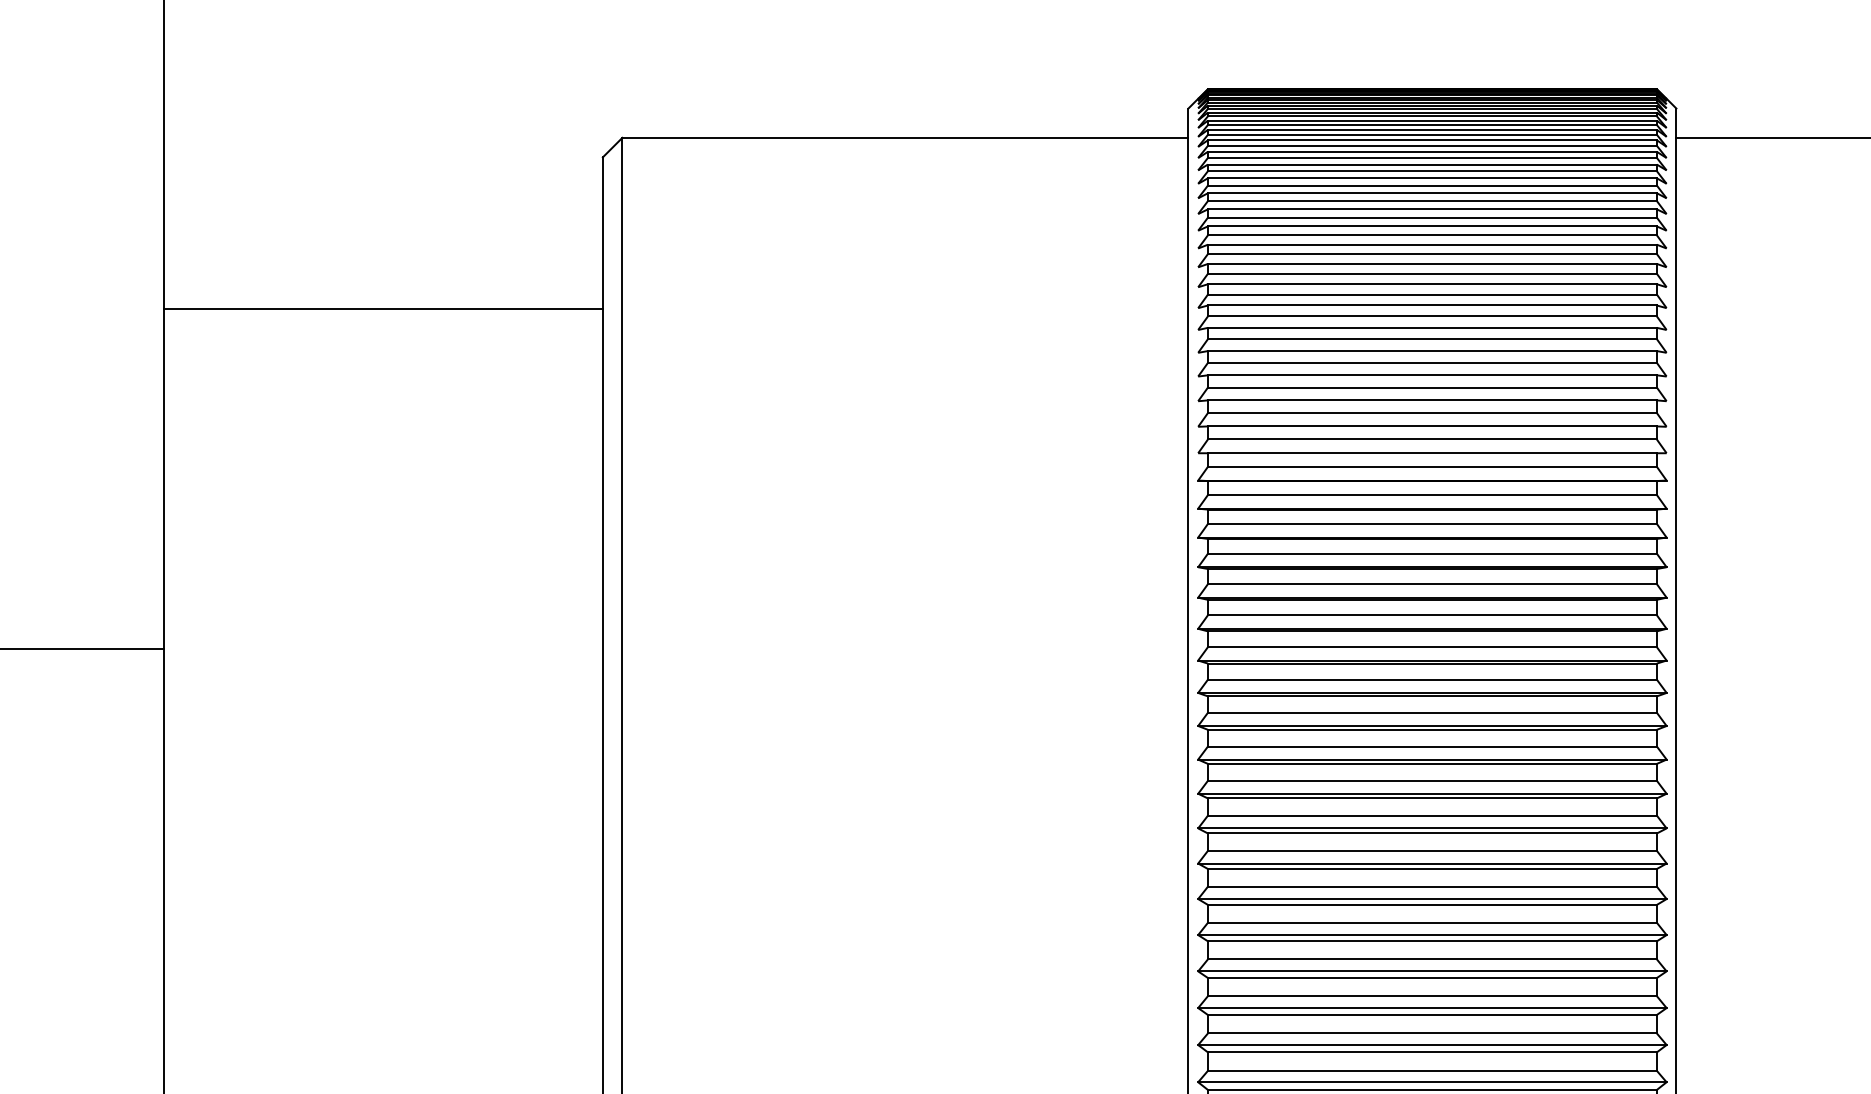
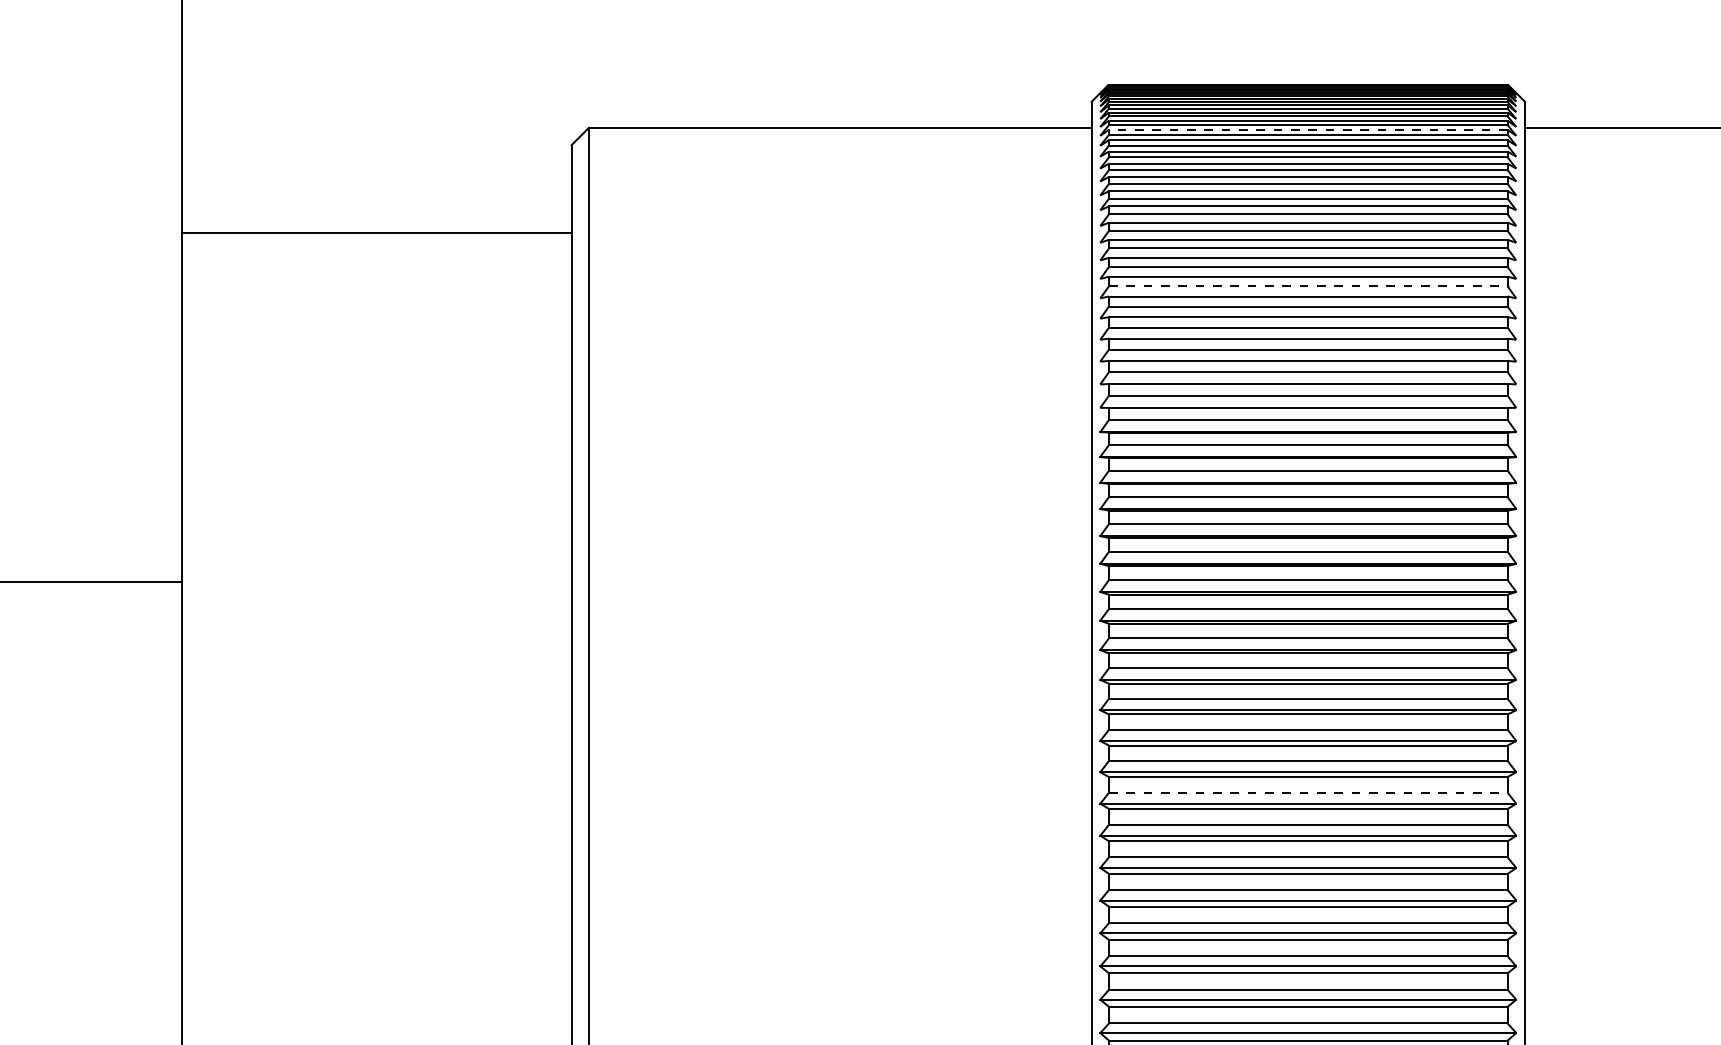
line: (1431, 139) -> (1307, 129), solid -> dashed
line: (383, 308) -> (376, 233), moved
line: (1432, 316) -> (1308, 286), solid -> dashed
line: (1432, 886) -> (1308, 792), solid -> dashed

